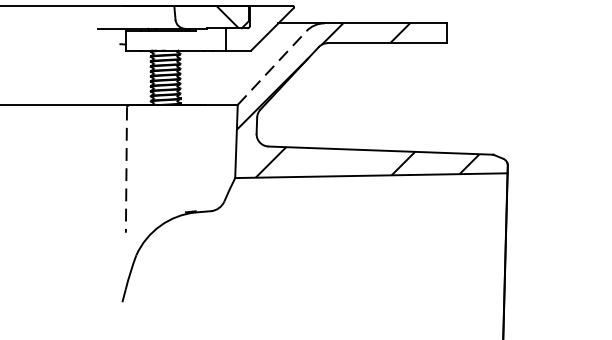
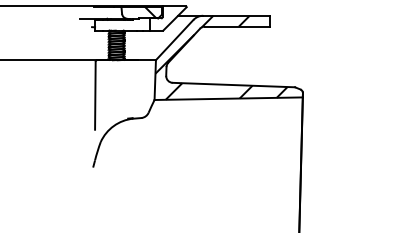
line: (271, 66) -> (174, 39), dashed -> solid
line: (126, 171) -> (95, 96), dashed -> solid

